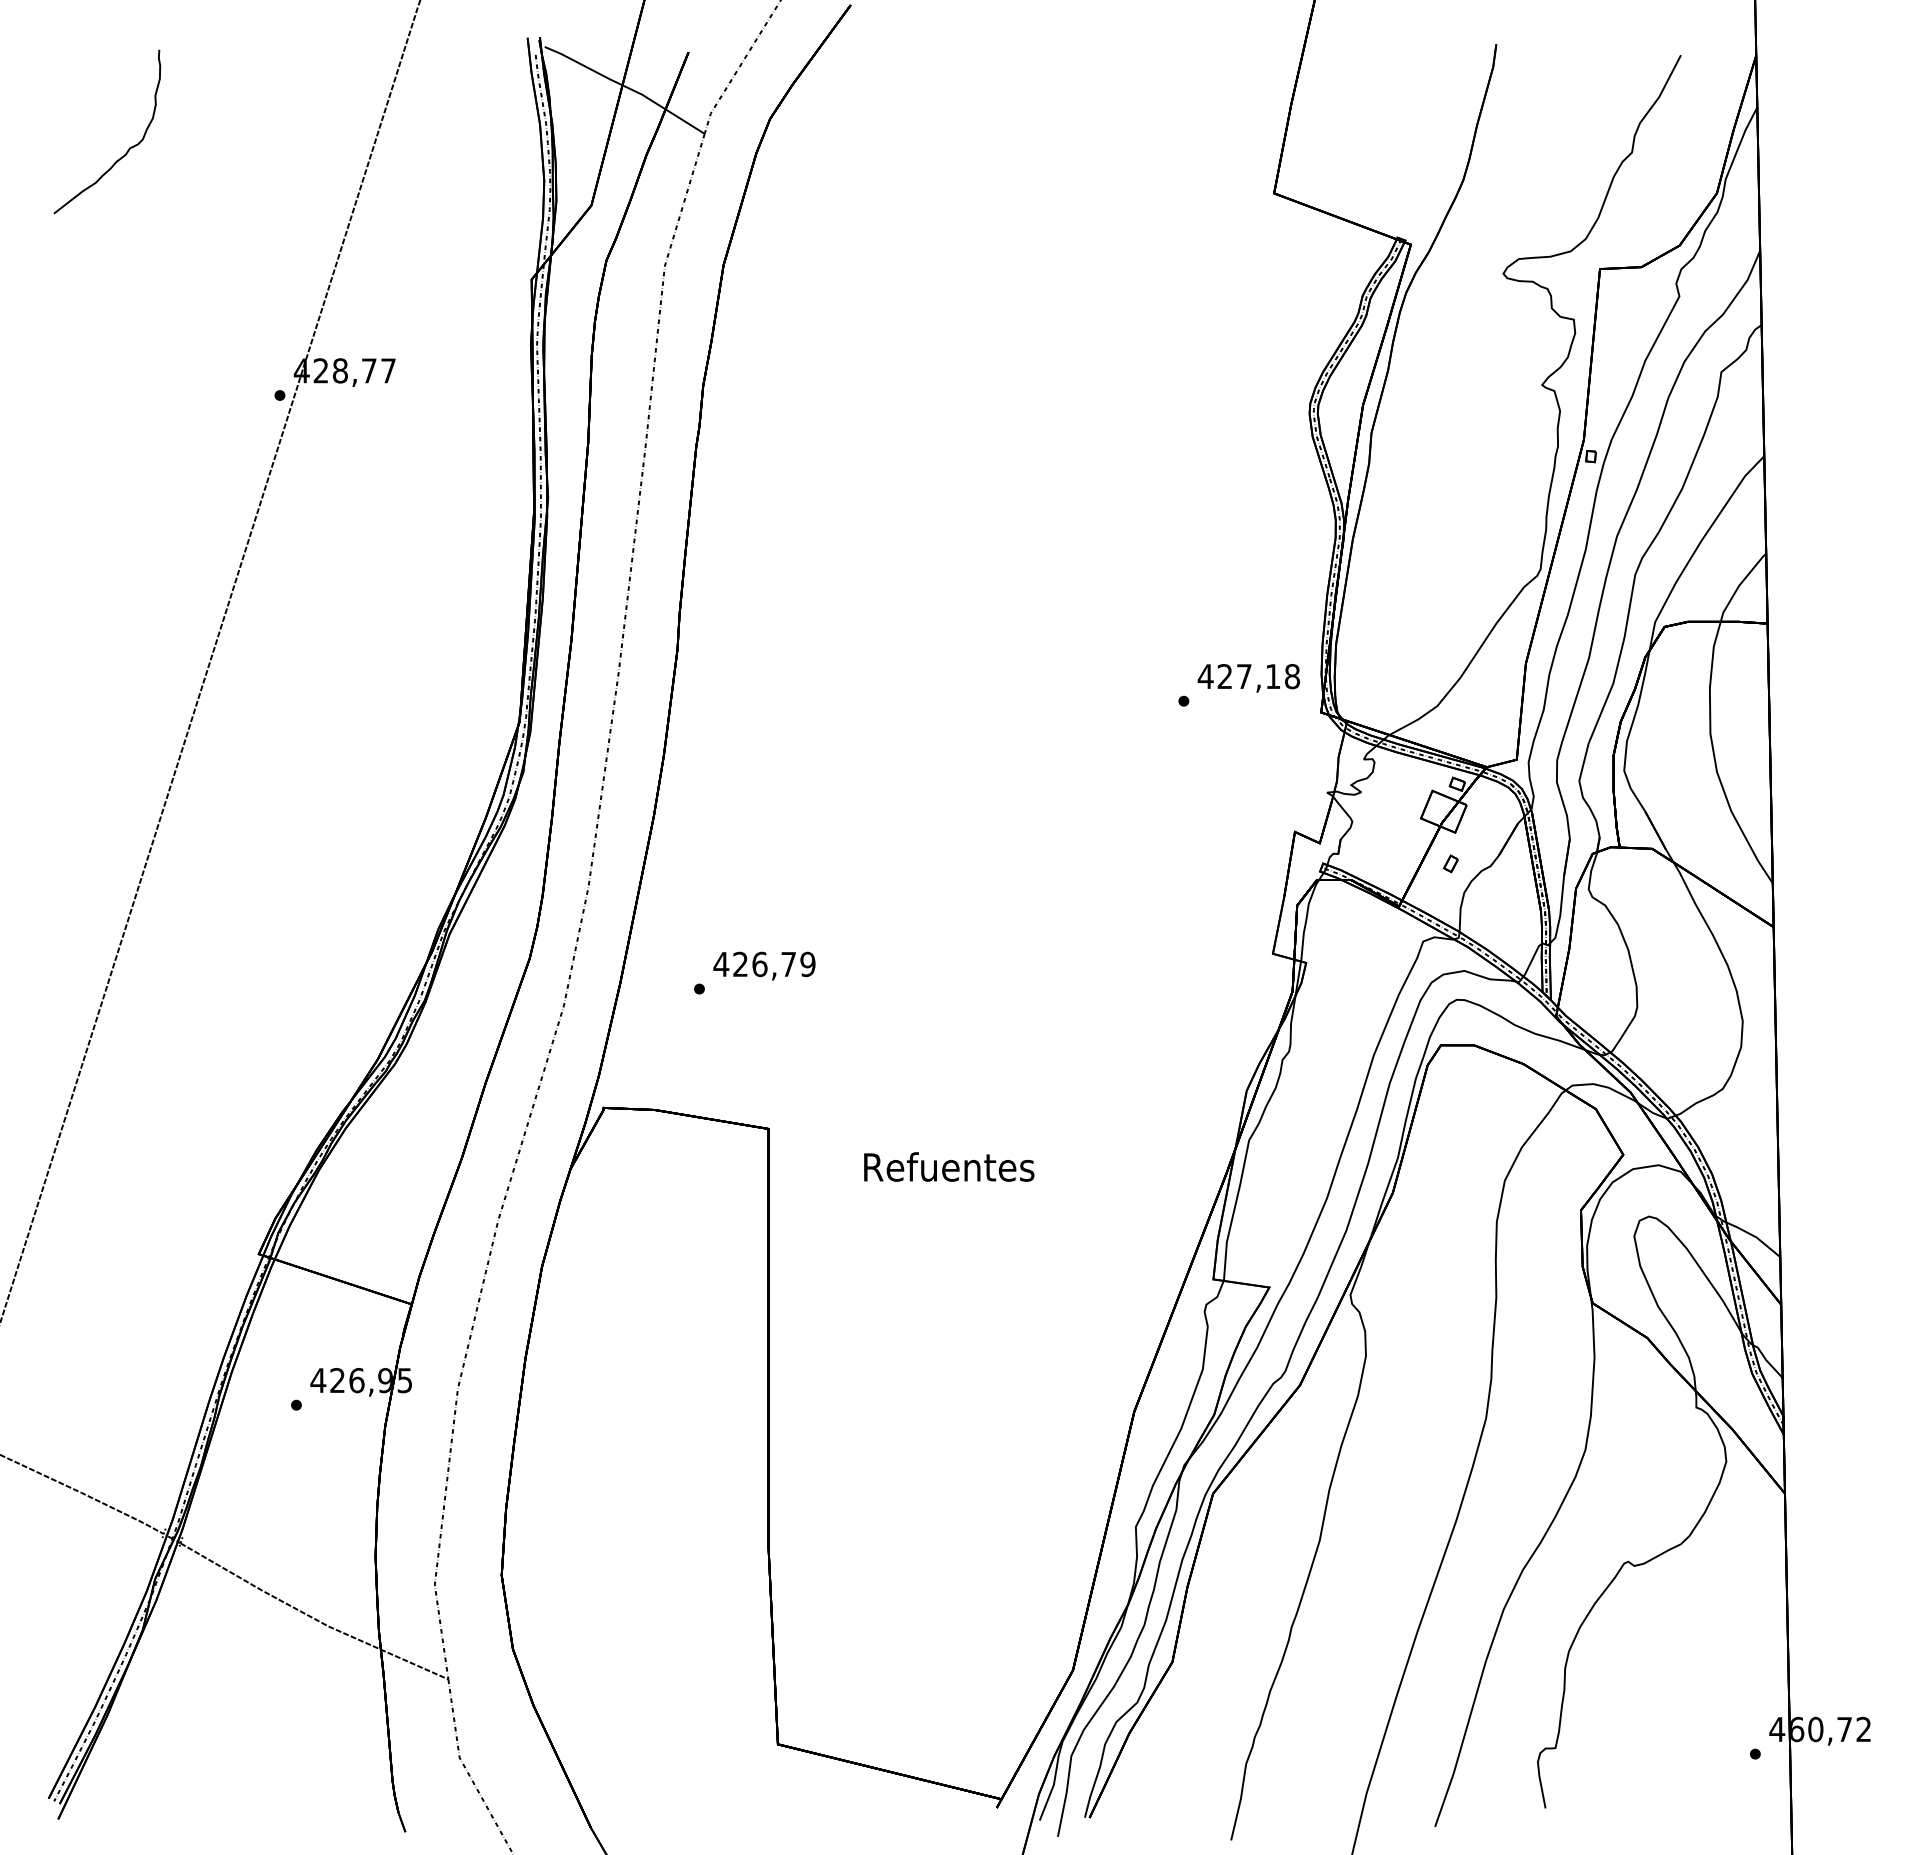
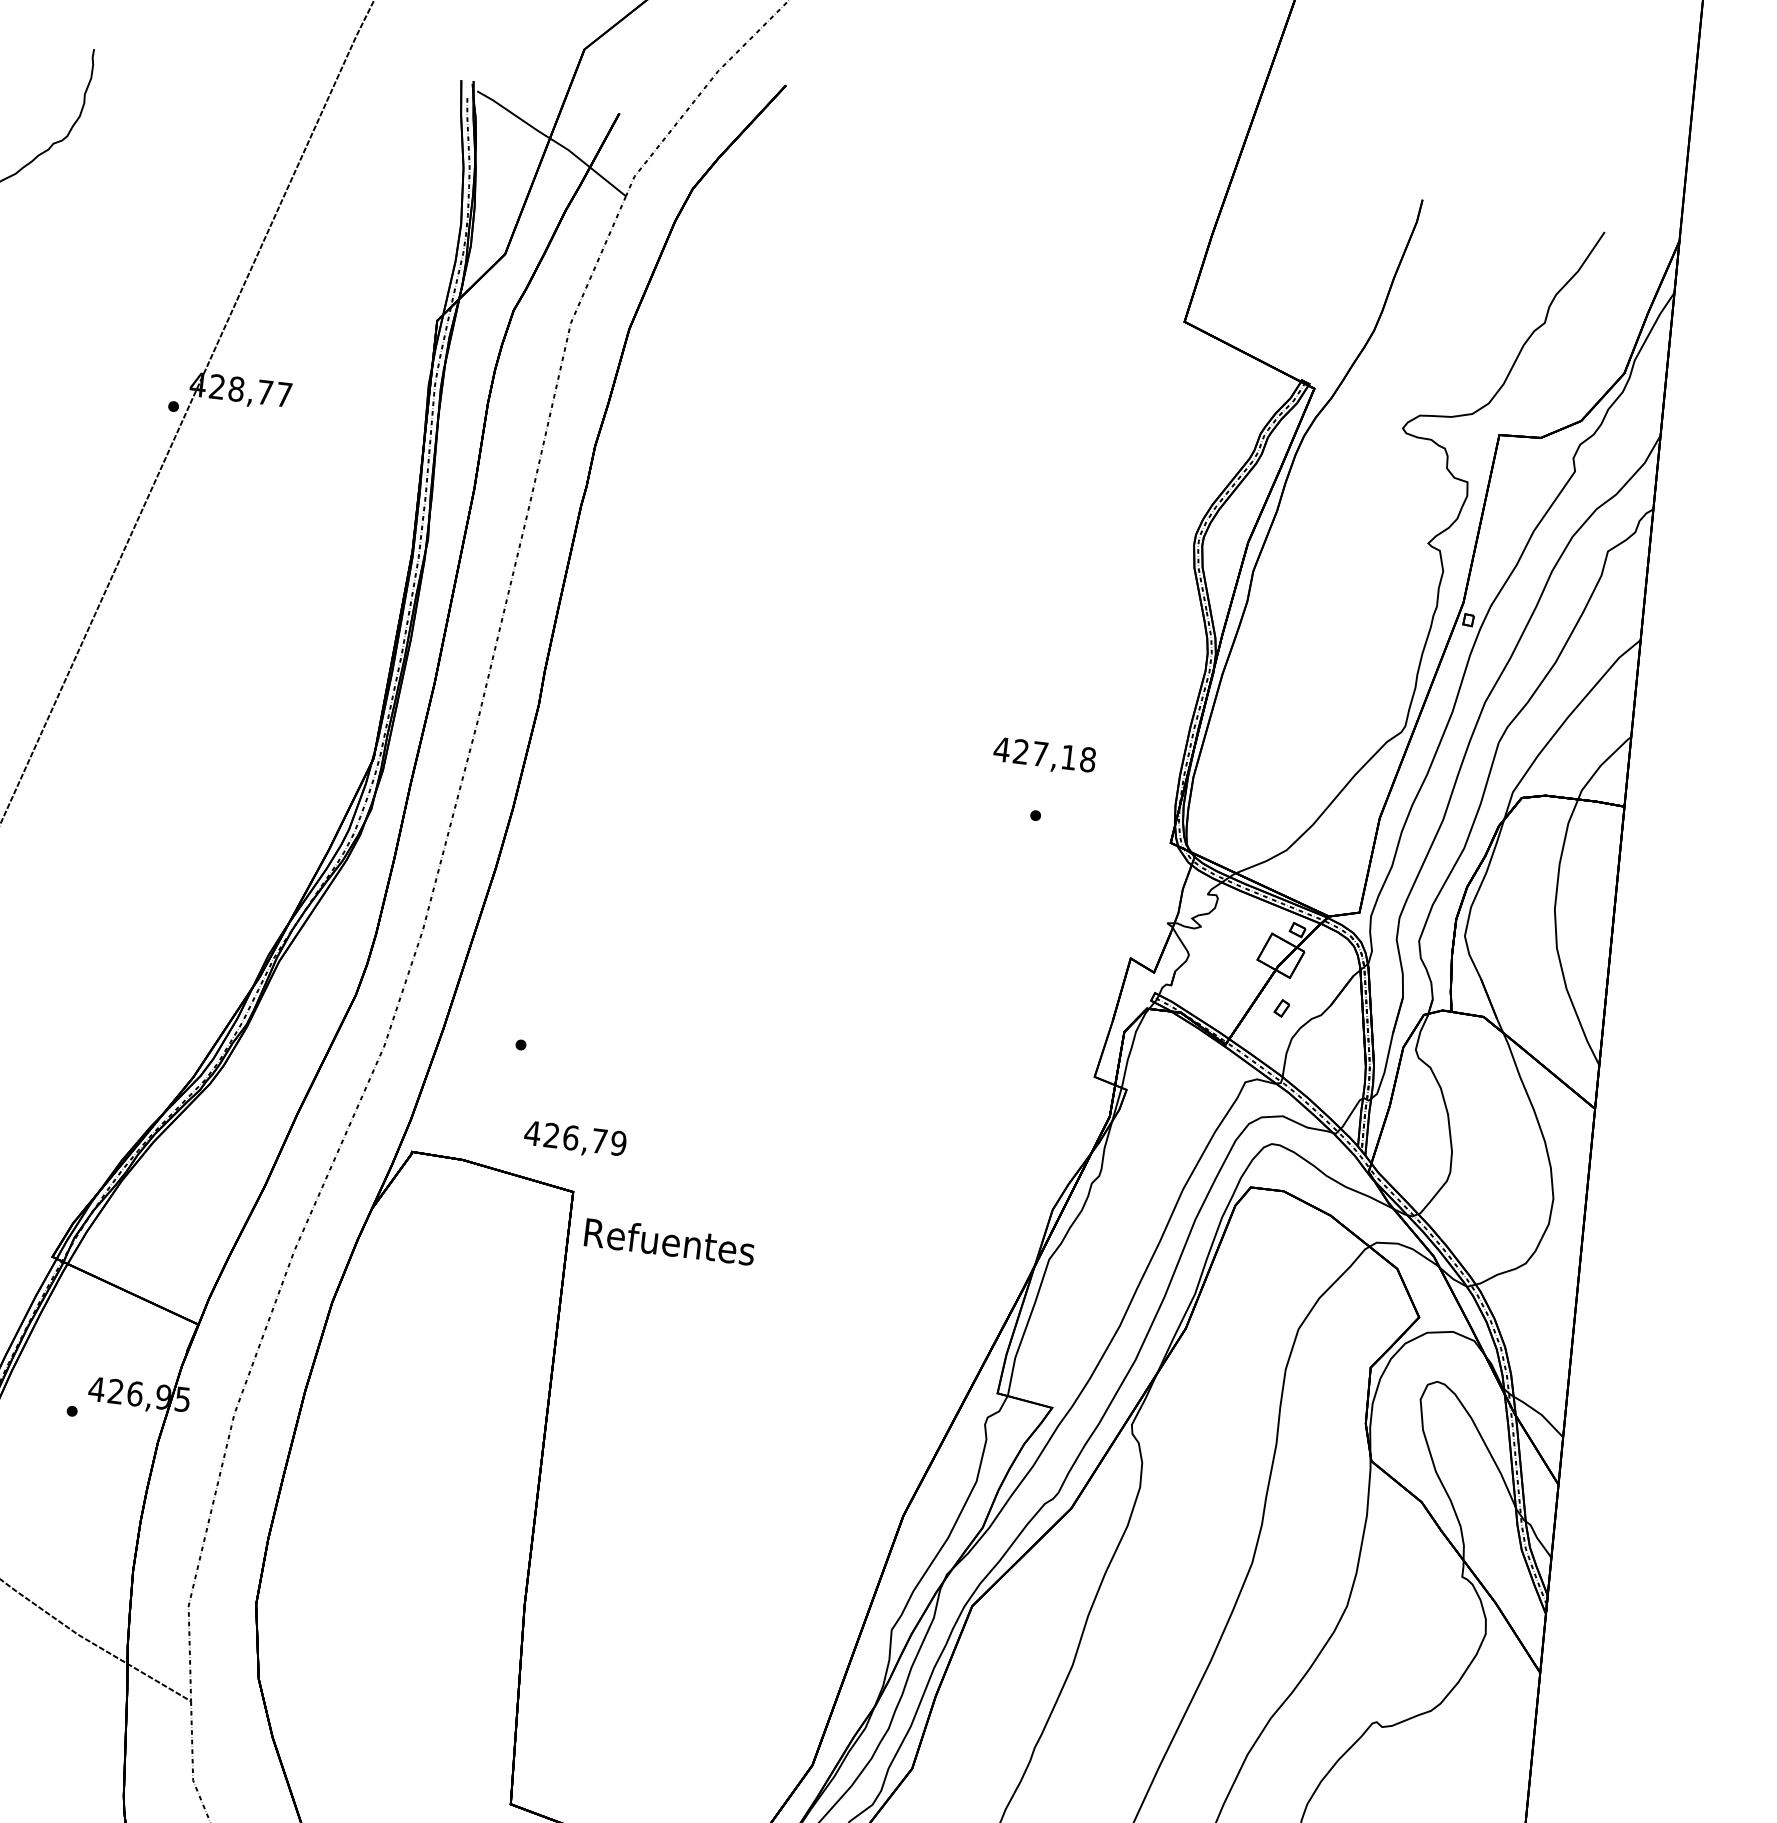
text: (1248, 678) -> (1044, 756), moved
text: (764, 965) -> (575, 1139), moved
text: (949, 1166) -> (670, 1241), moved

